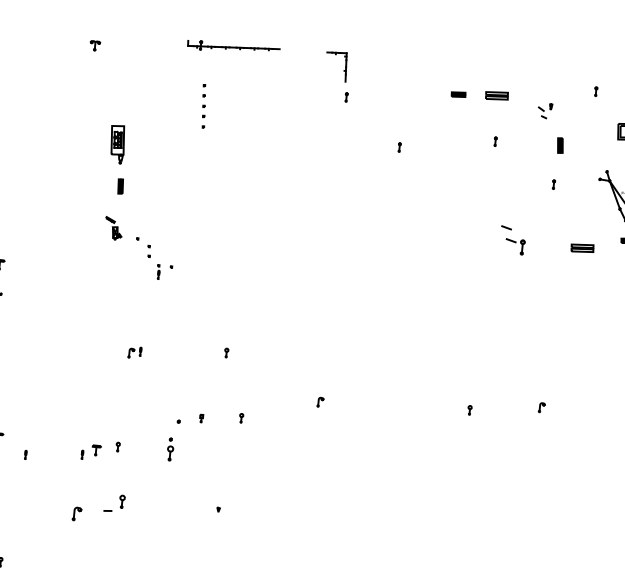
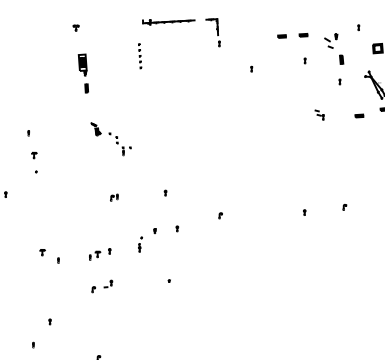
part: (233, 48) -> (168, 22), moved
part: (496, 96) -> (303, 35), size x0.62
part: (545, 109) -> (331, 40), size x1.67
part: (115, 159) -> (82, 73), moved
part: (512, 238) -> (319, 114), size x0.62
part: (582, 247) -> (359, 115), size x0.62
part: (173, 439) -> (140, 244), size x0.62
part: (99, 508) -> (102, 286), size x0.71

